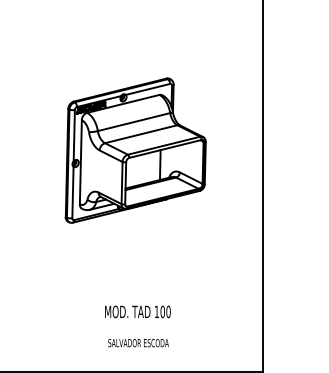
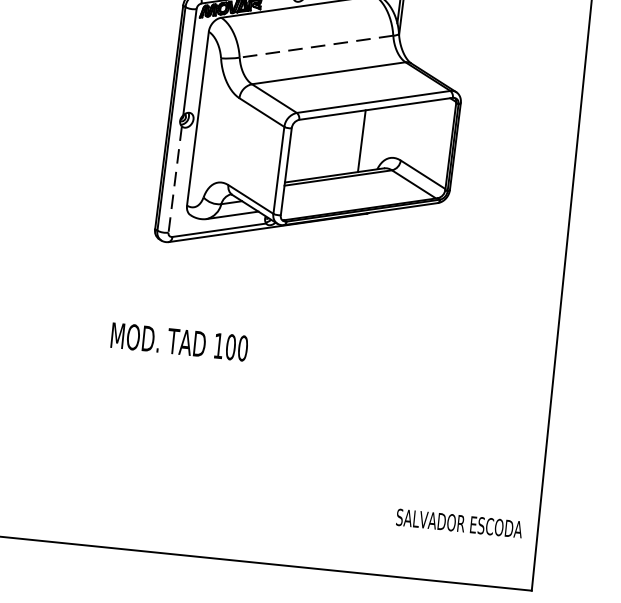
line: (133, 122) -> (315, 47), solid -> dashed
line: (72, 192) -> (174, 179), solid -> dashed
text: (137, 311) -> (178, 341), moved
text: (138, 343) -> (459, 524), moved

